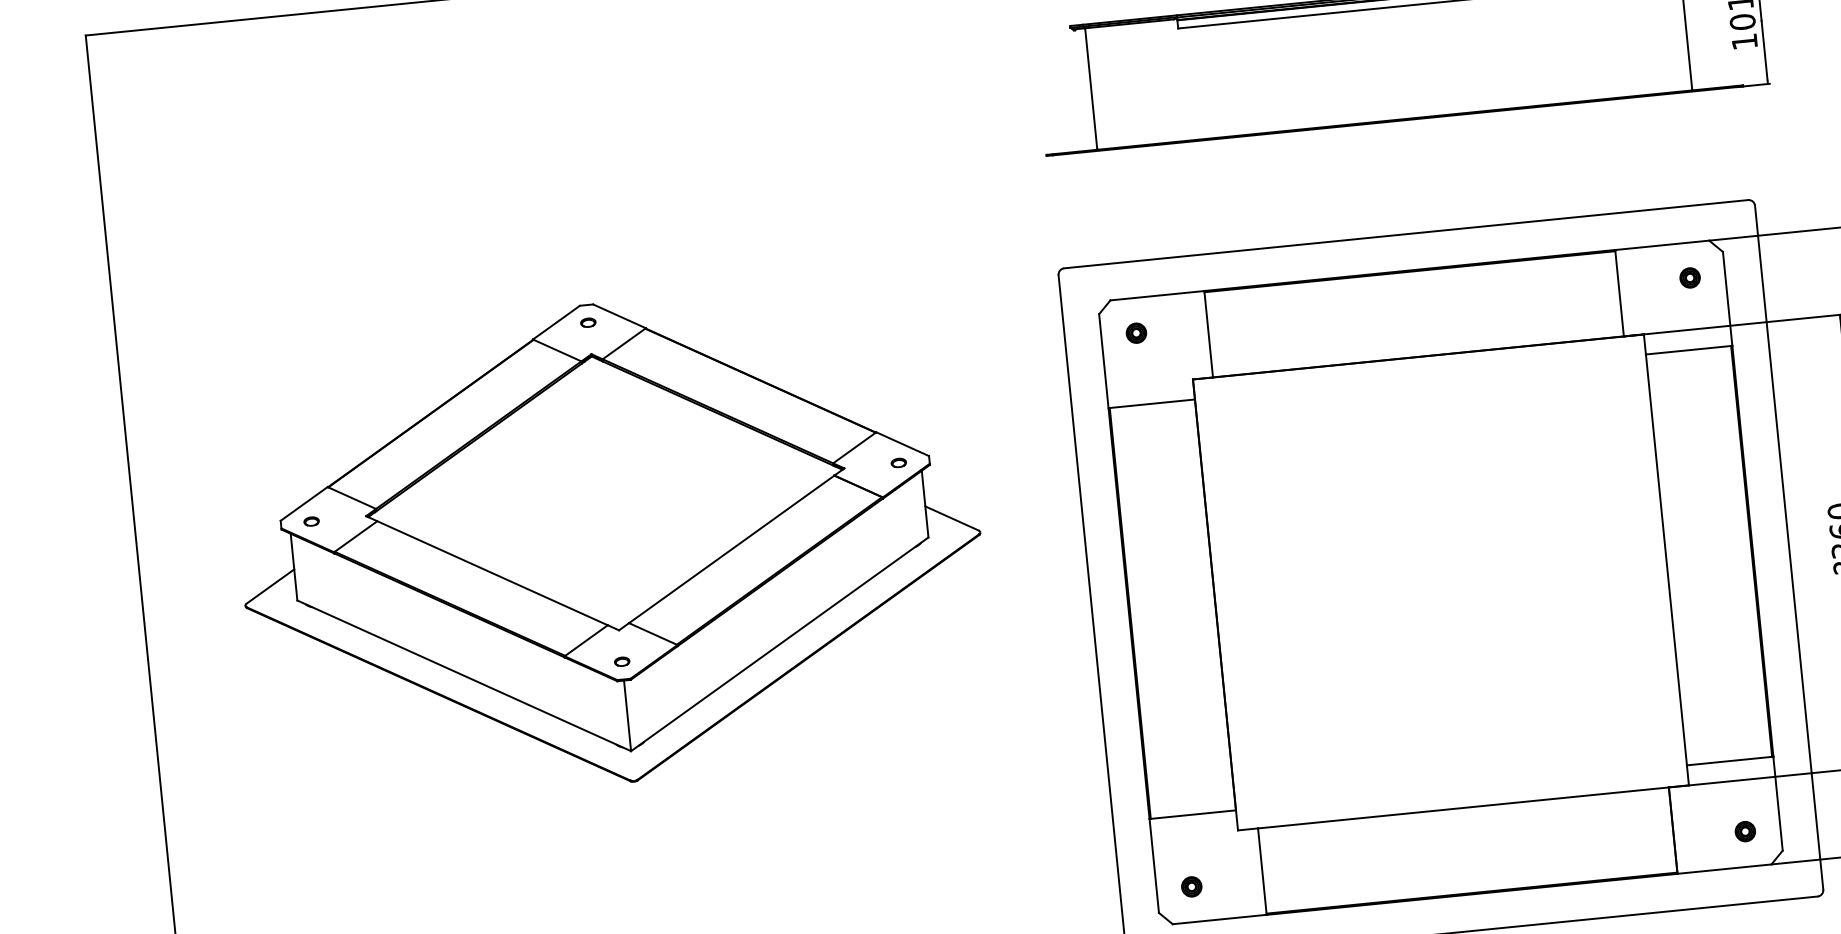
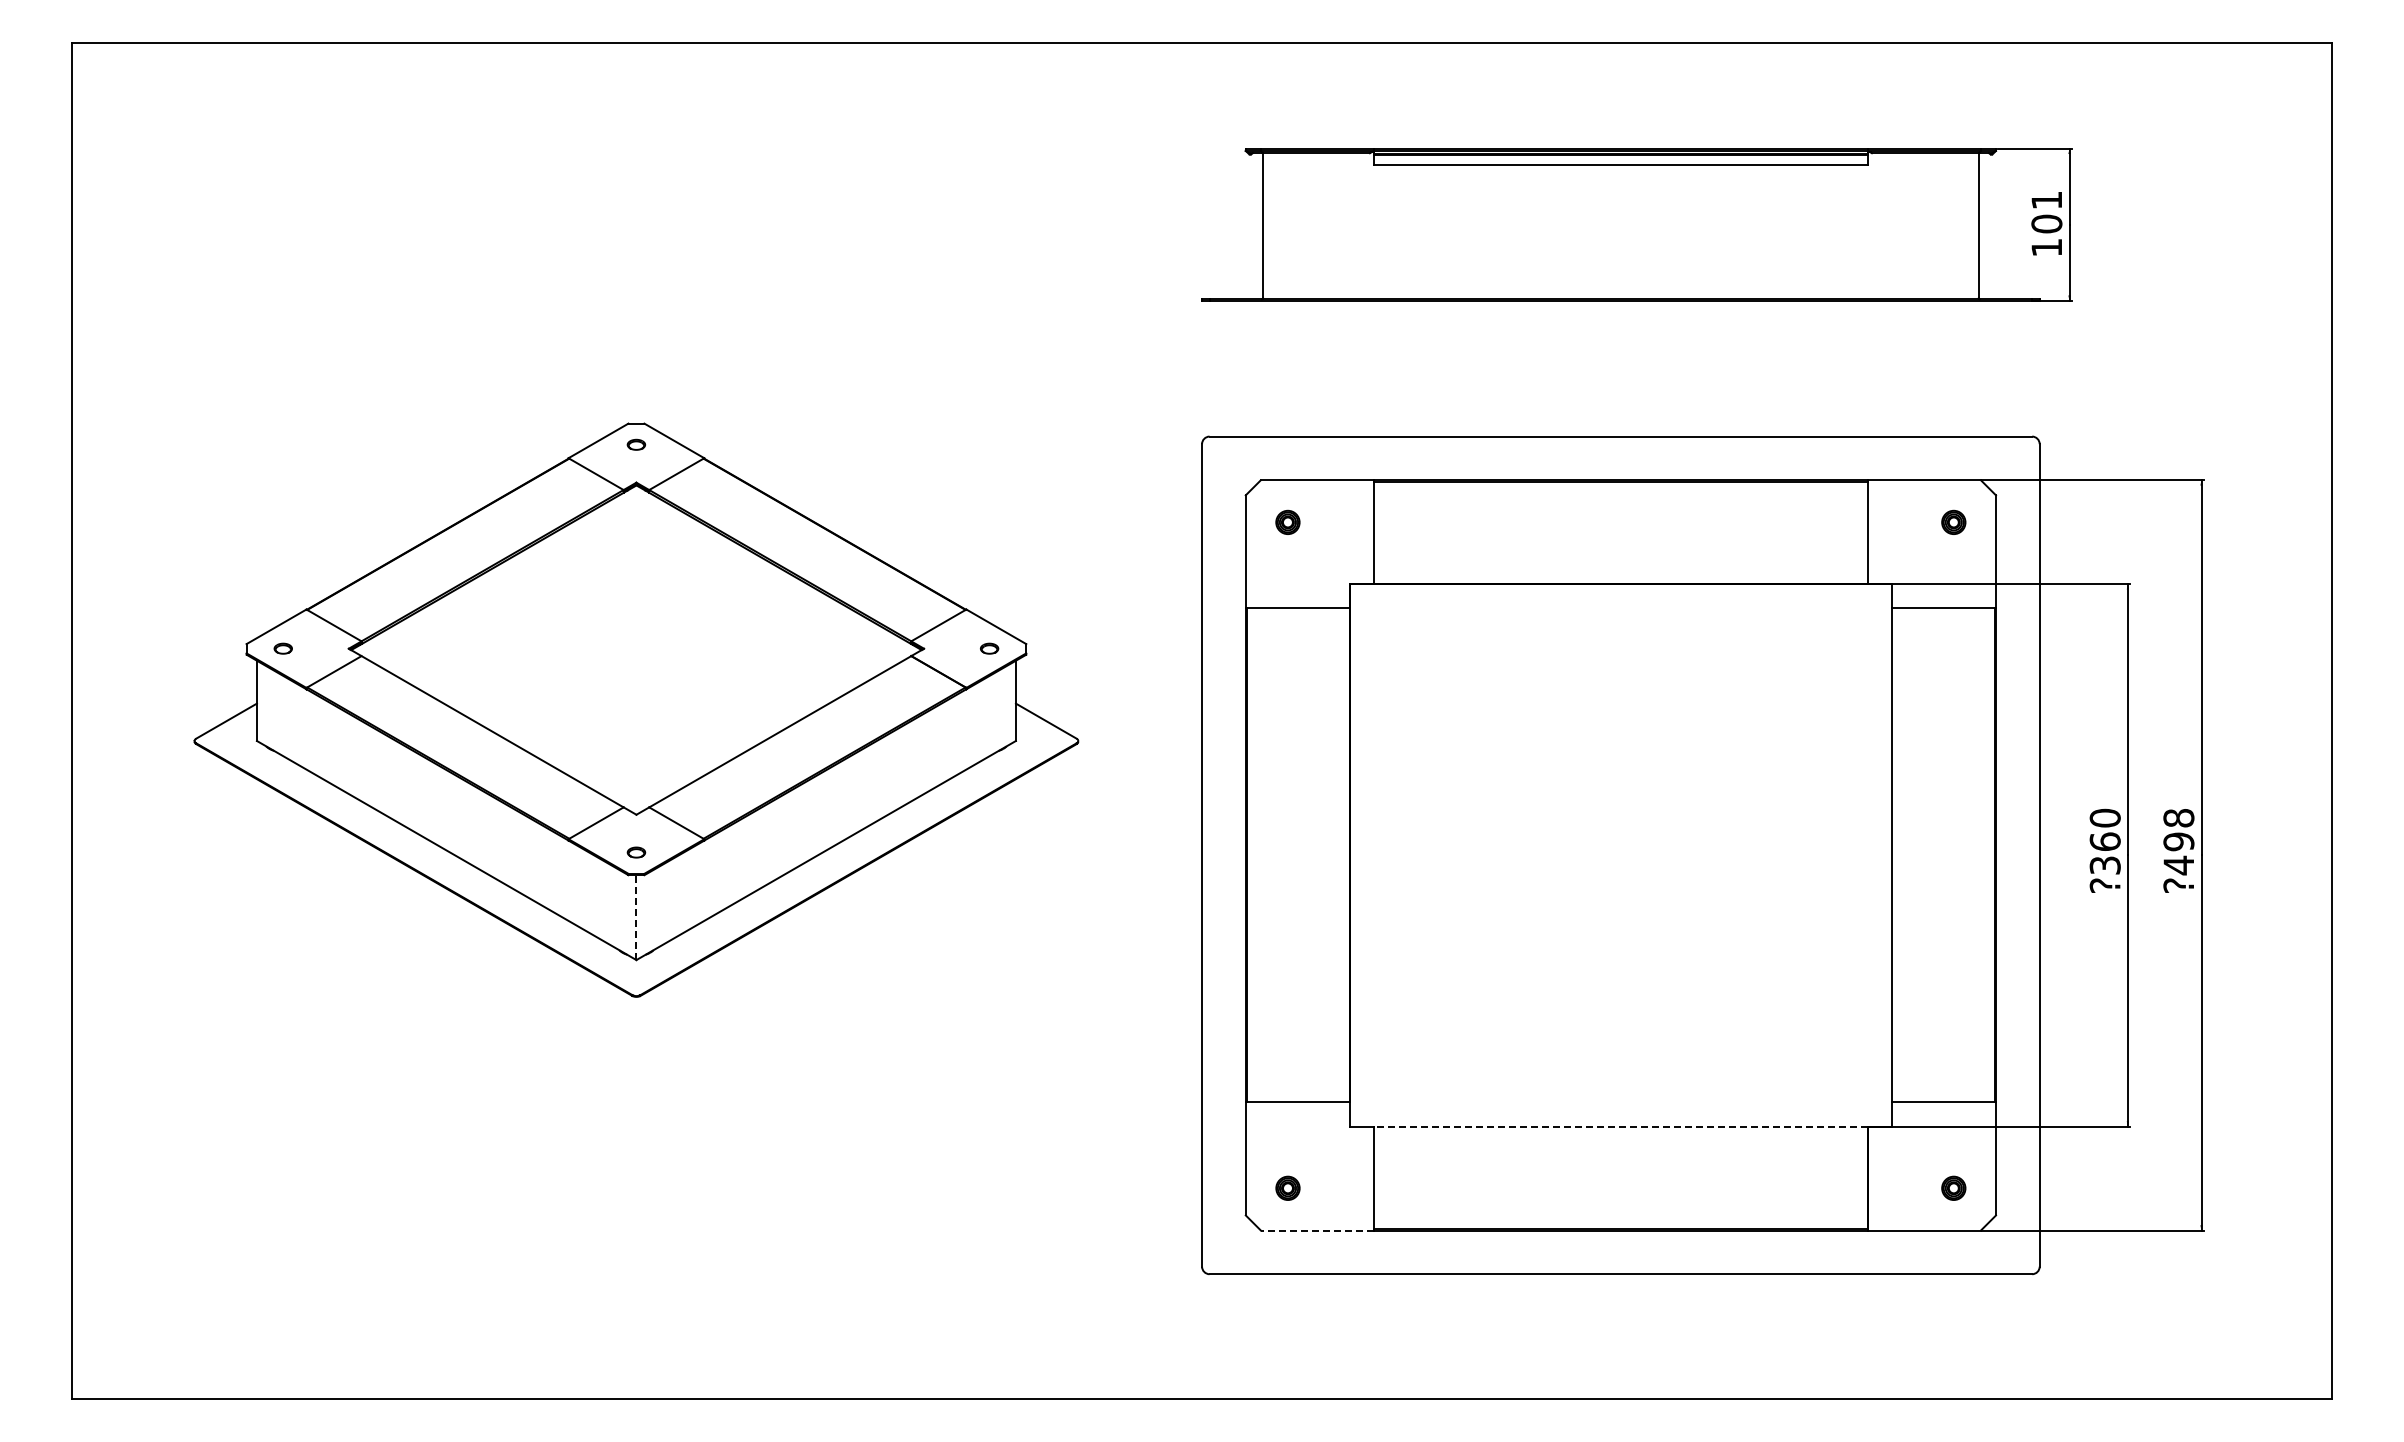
line: (627, 715) -> (636, 917), solid -> dashed
line: (1463, 807) -> (1620, 1126), solid -> dashed
line: (1218, 919) -> (1316, 1230), solid -> dashed

